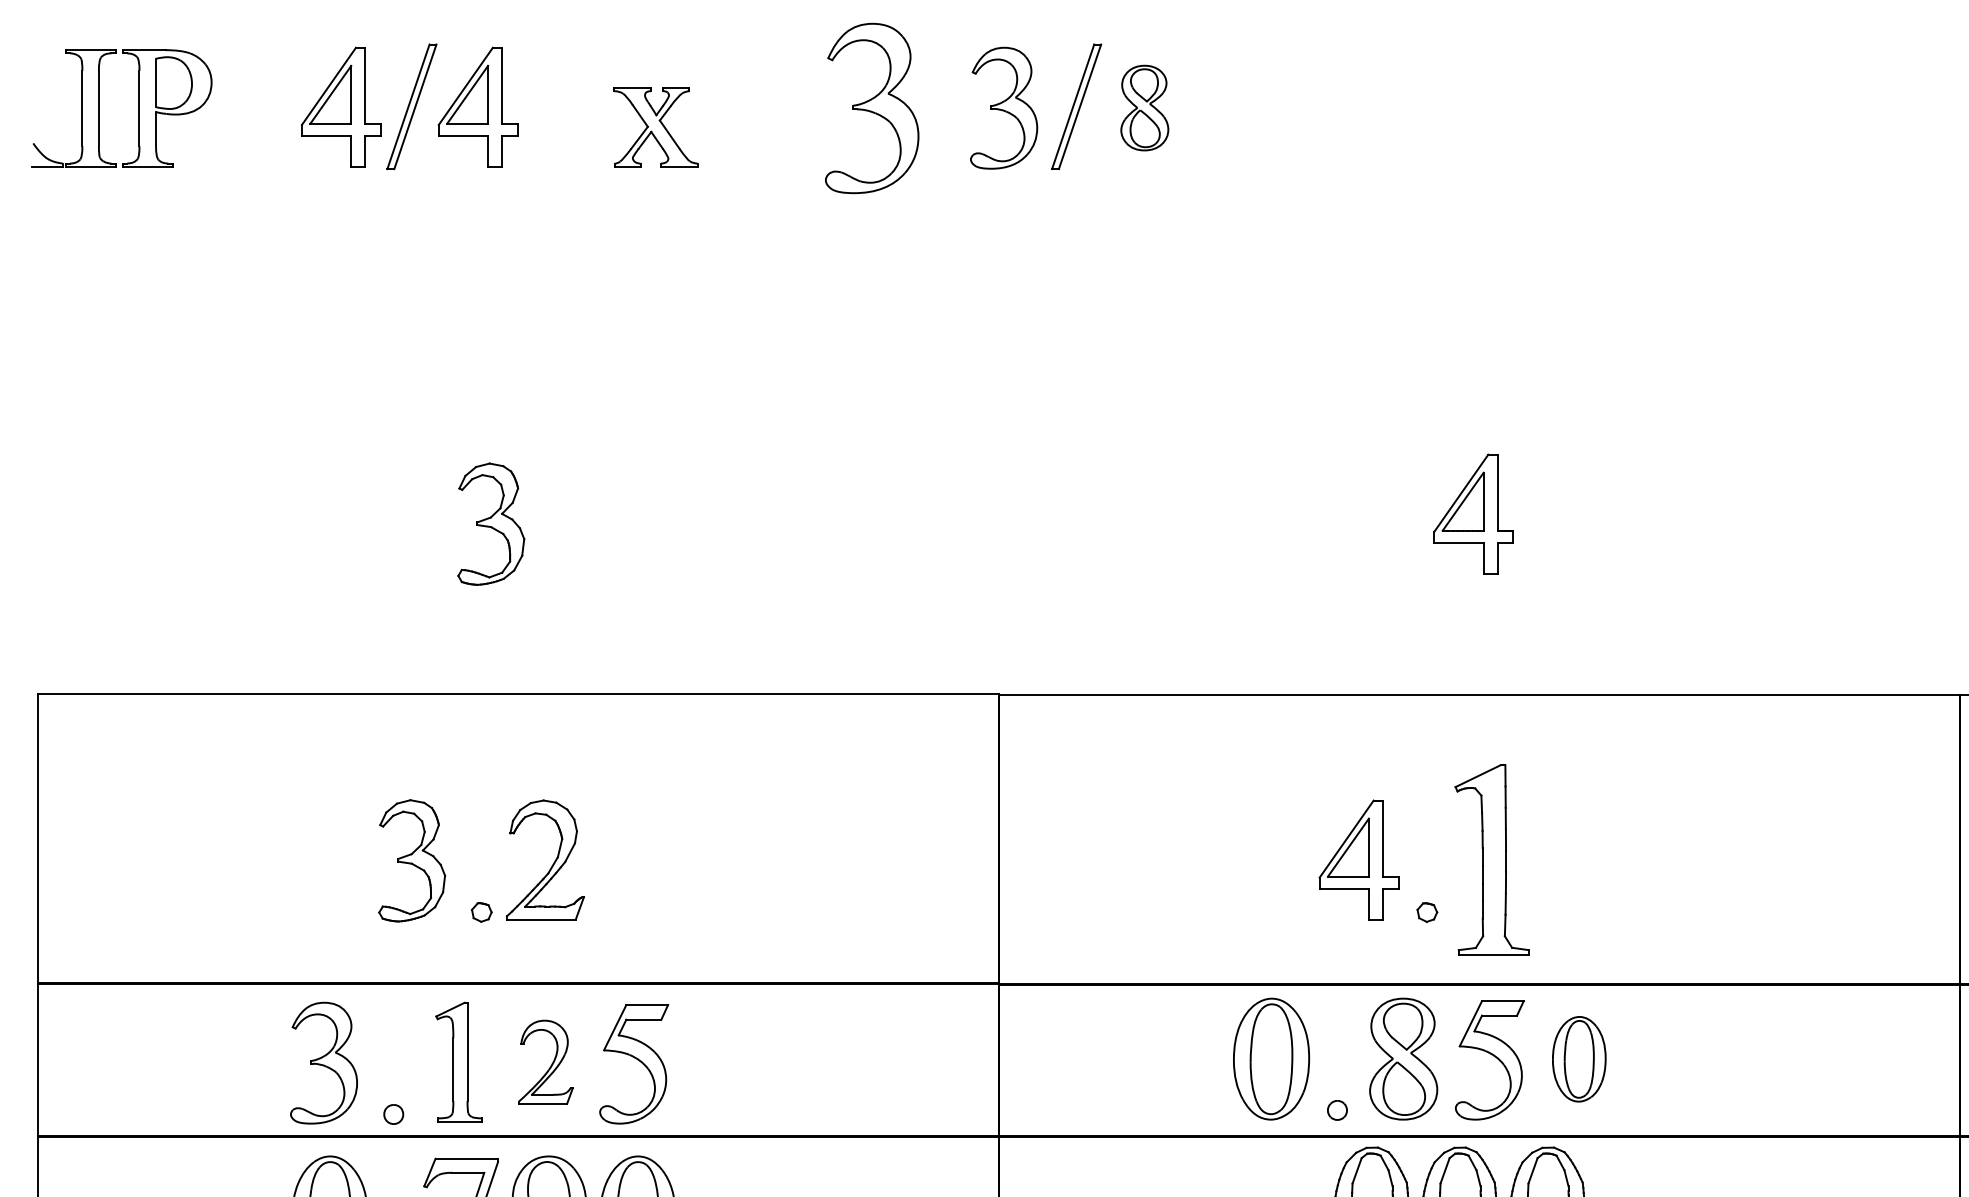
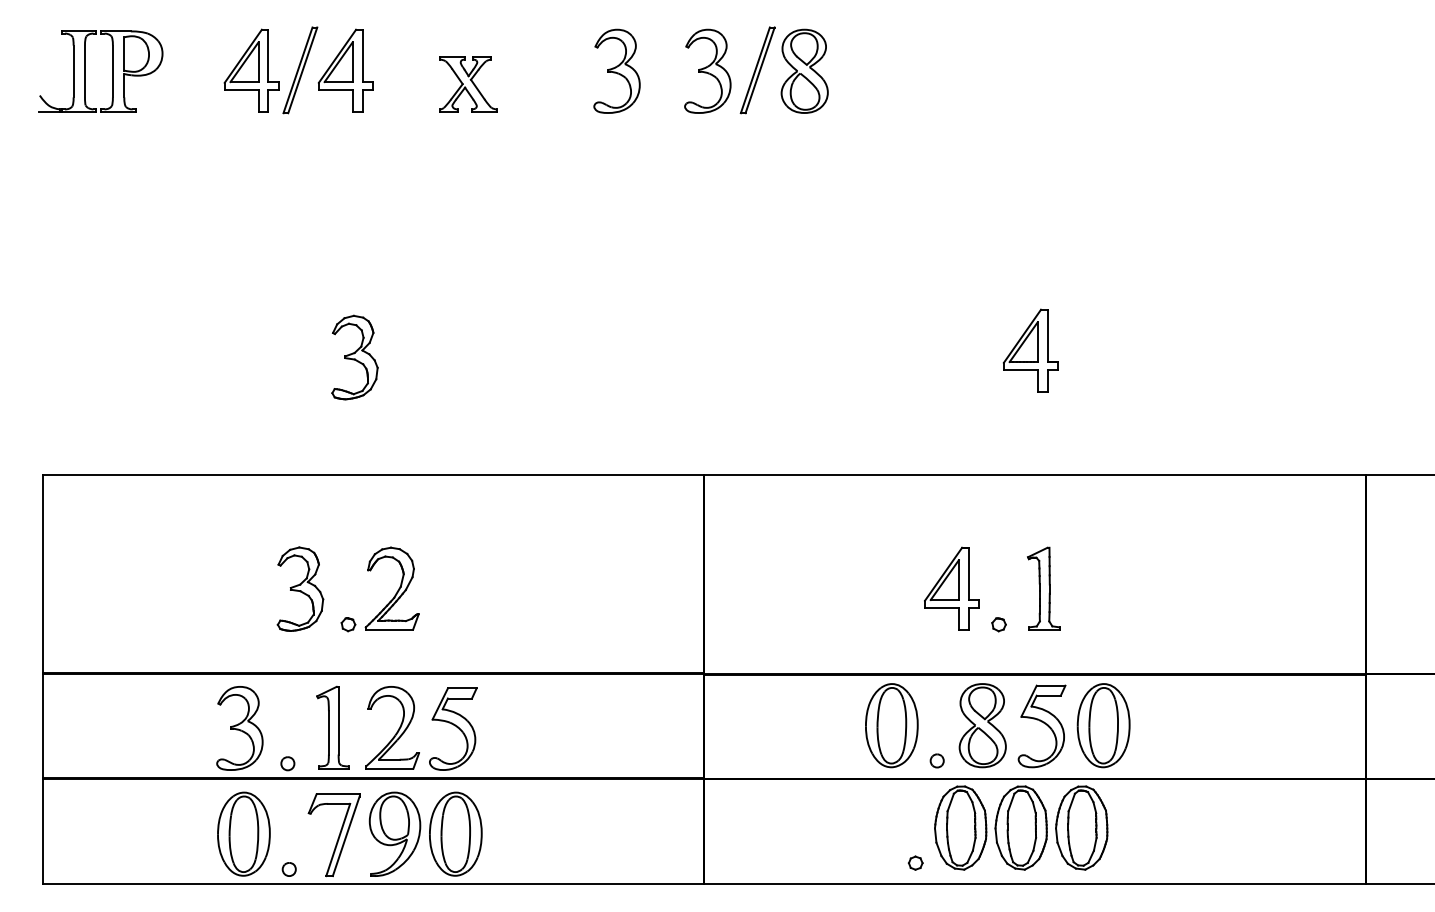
part: (871, 106) -> (616, 70), size x0.71
part: (1144, 106) -> (804, 70), size x1.43
part: (1491, 859) -> (1043, 588), size x0.62
part: (1579, 1058) -> (1103, 725), size x1.43
part: (545, 1061) -> (392, 727), size x1.43

